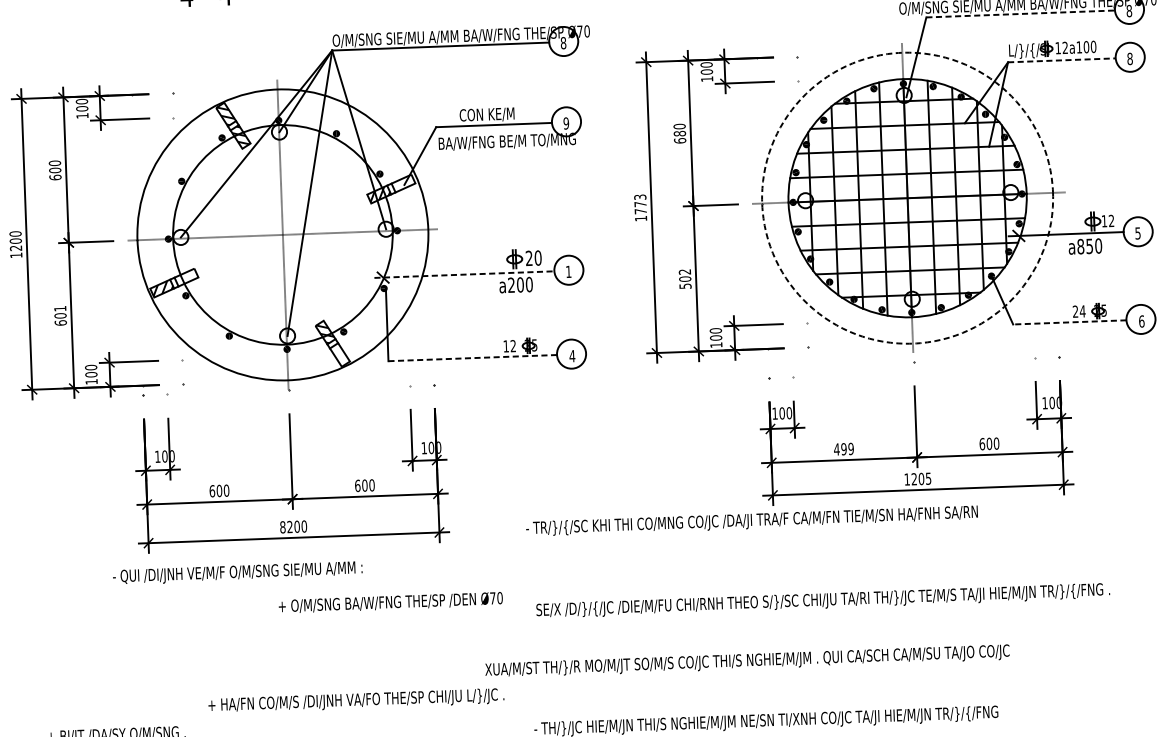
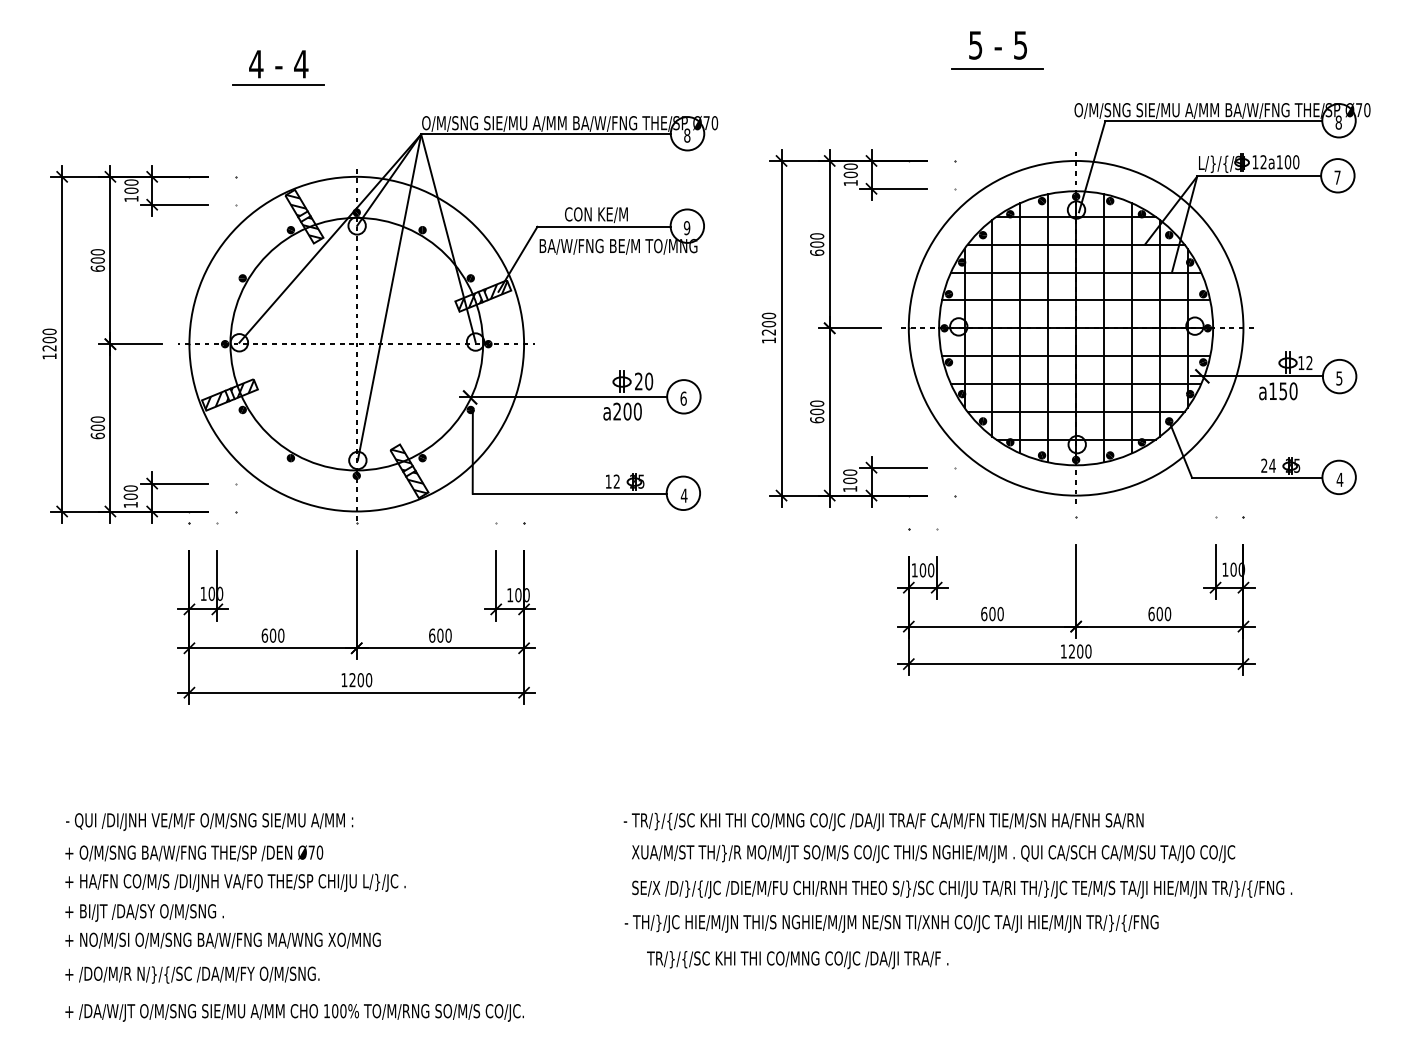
line: (206, 11) -> (278, 84), added
line: (1020, 14) -> (1213, 121), dashed -> solid
text: (1129, 58) -> (1337, 177), 8 -> 7
line: (1062, 60) -> (1259, 176), dashed -> solid
text: (679, 133) -> (816, 244), 680 -> 600
hatch: (401, 182) -> (495, 289), added
circle: (907, 197) -> (1075, 327), dashed -> solid
text: (640, 203) -> (768, 323), 1773 -> 1200
text: (1081, 246) -> (1273, 391), a850 -> a150
text: (568, 271) -> (683, 398), 1 -> 6
line: (464, 274) -> (563, 397), dashed -> solid
hatch: (185, 277) -> (242, 388), added
text: (685, 278) -> (817, 411), 502 -> 600
text: (59, 308) -> (97, 419), 601 -> 600
text: (1141, 321) -> (1339, 479), 6 -> 4
line: (1069, 322) -> (1256, 477), dashed -> solid
hatch: (340, 353) -> (417, 482), added
line: (472, 357) -> (569, 493), dashed -> solid
text: (843, 449) -> (991, 614), 499 -> 600
text: (928, 478) -> (1088, 651), 1205 -> 1200
text: (751, 520) -> (883, 821), moved
text: (282, 527) -> (344, 680), 8200 -> 1200
text: (237, 572) -> (209, 821), moved
text: (823, 600) -> (962, 889), moved
text: (391, 602) -> (194, 853), moved
text: (747, 661) -> (933, 853), moved
text: (356, 700) -> (235, 882), moved

